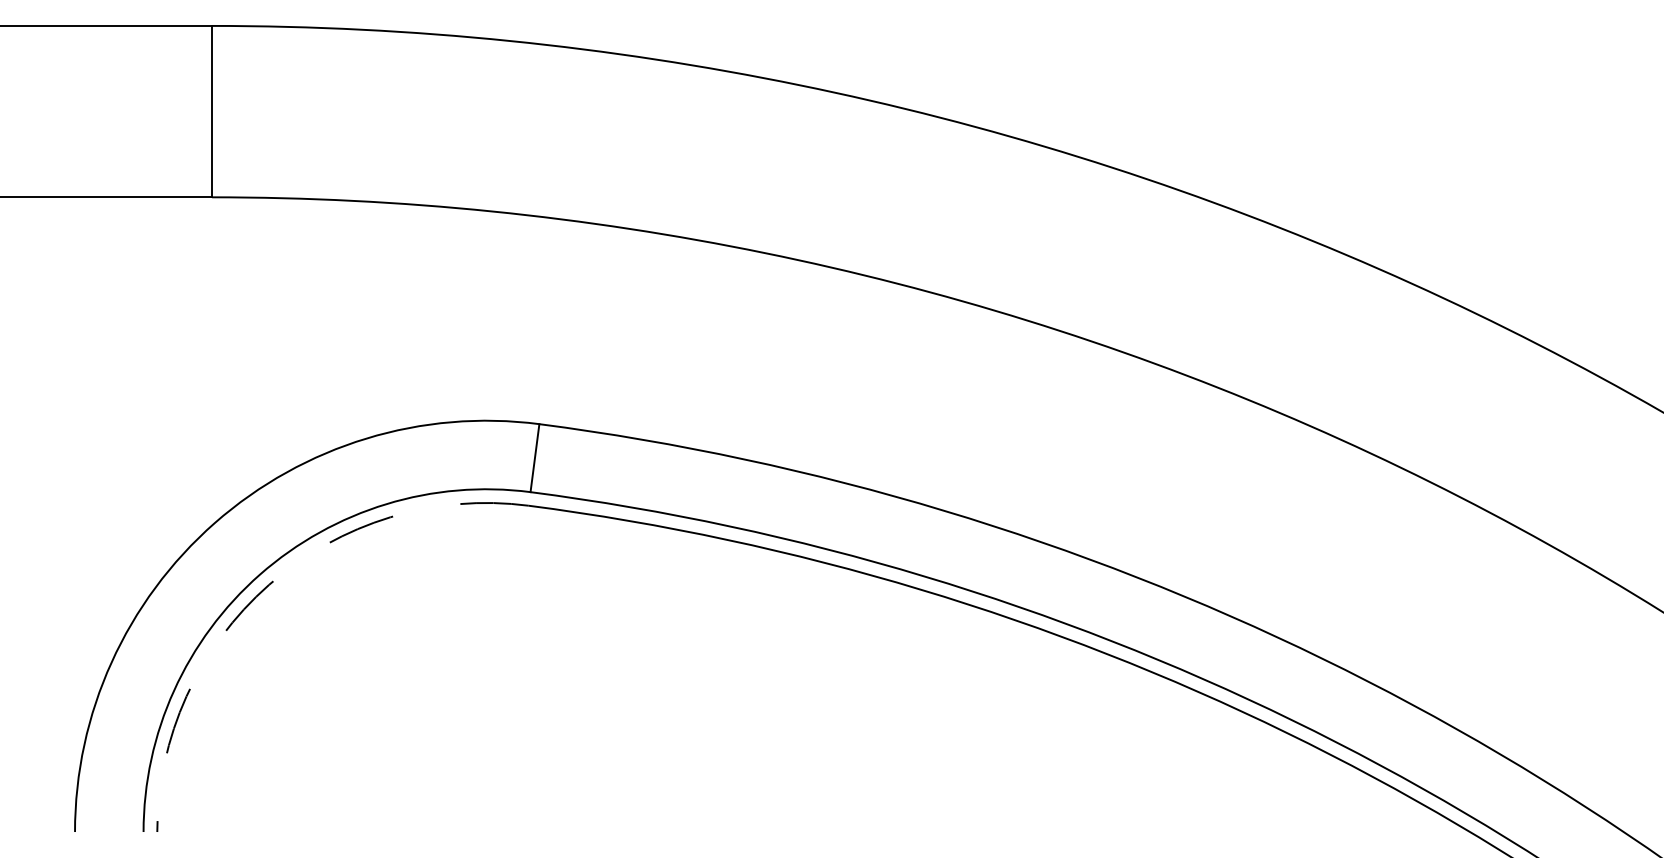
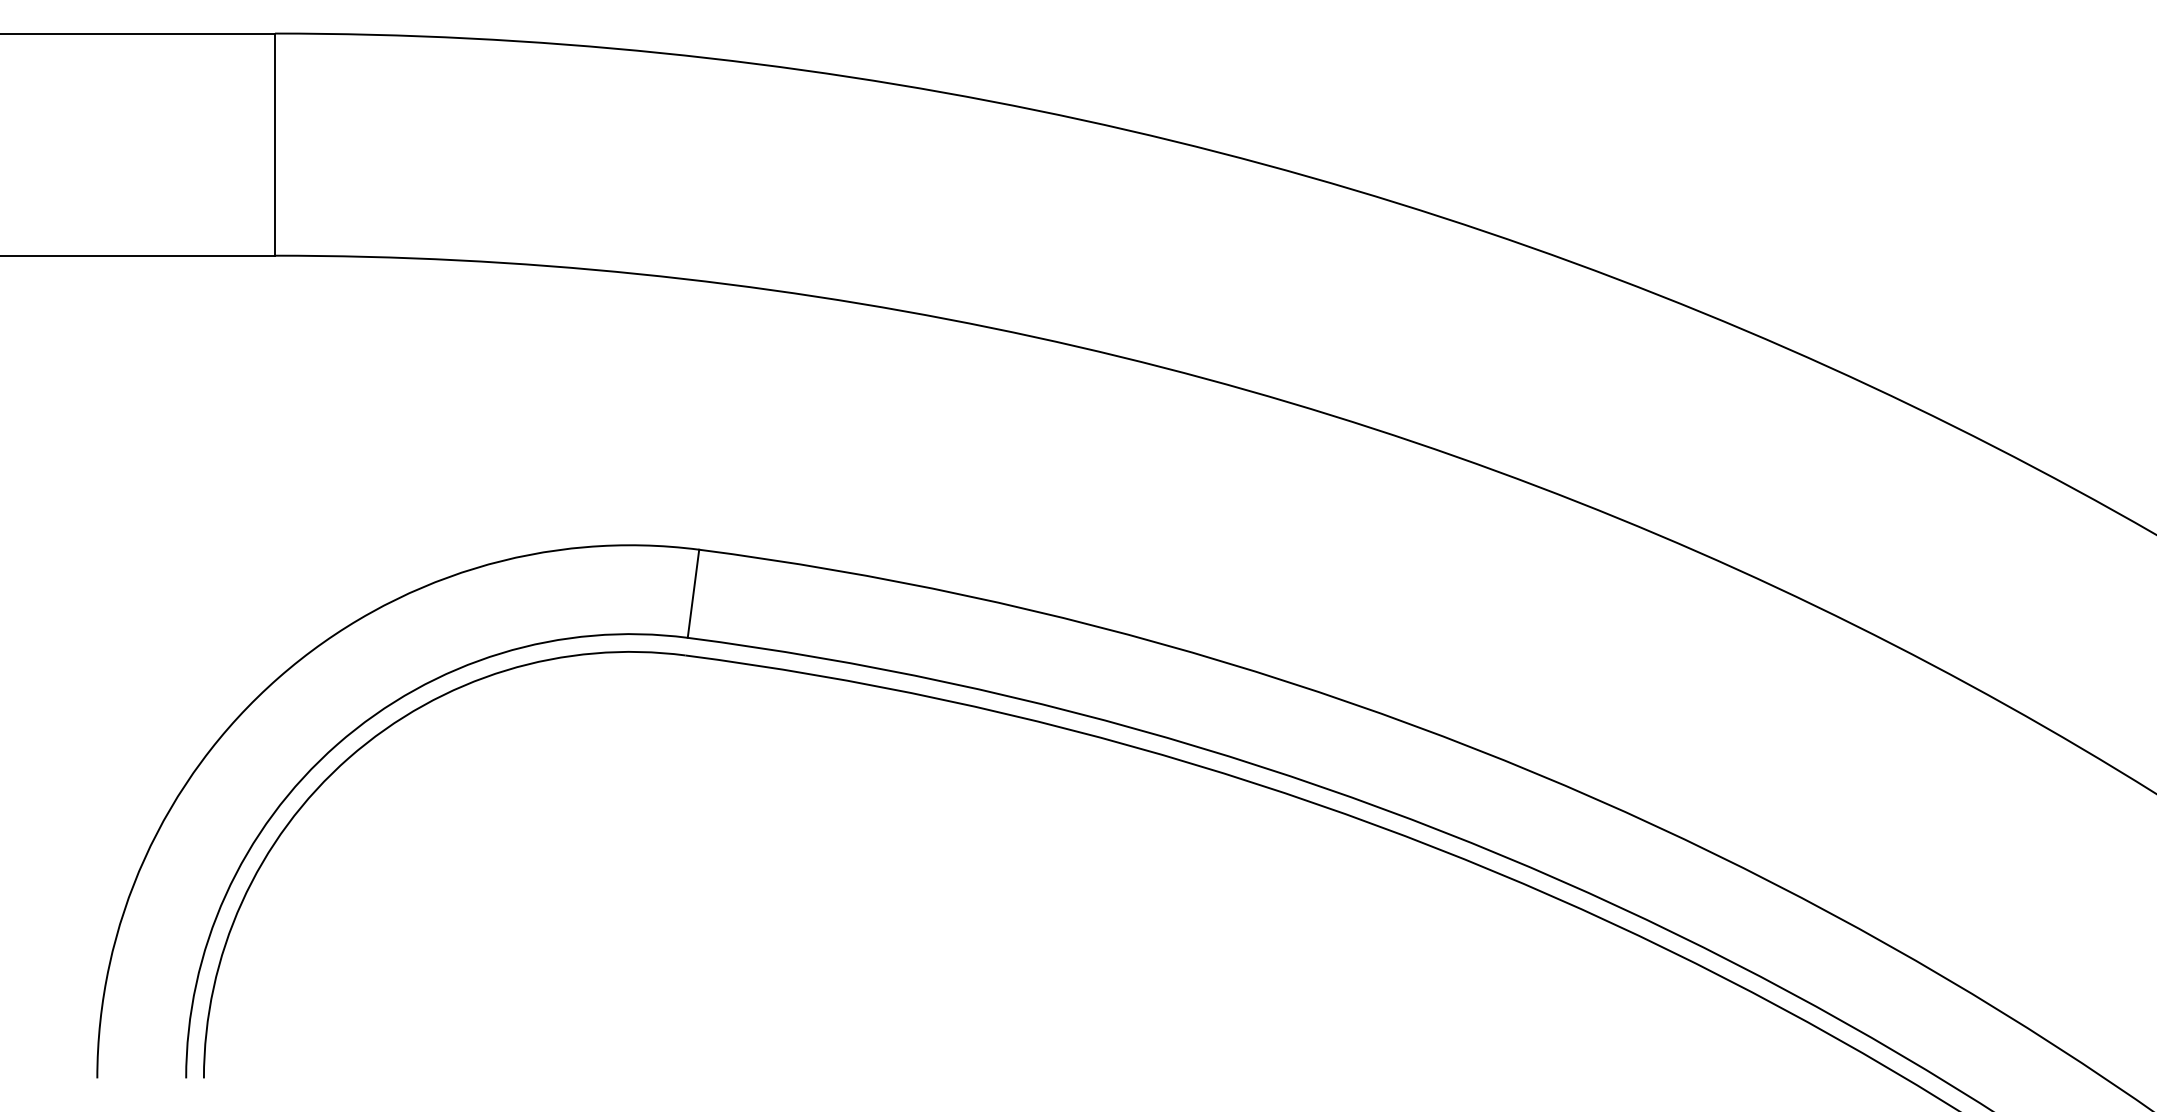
arc: (269, 584) -> (349, 757), dashed -> solid

